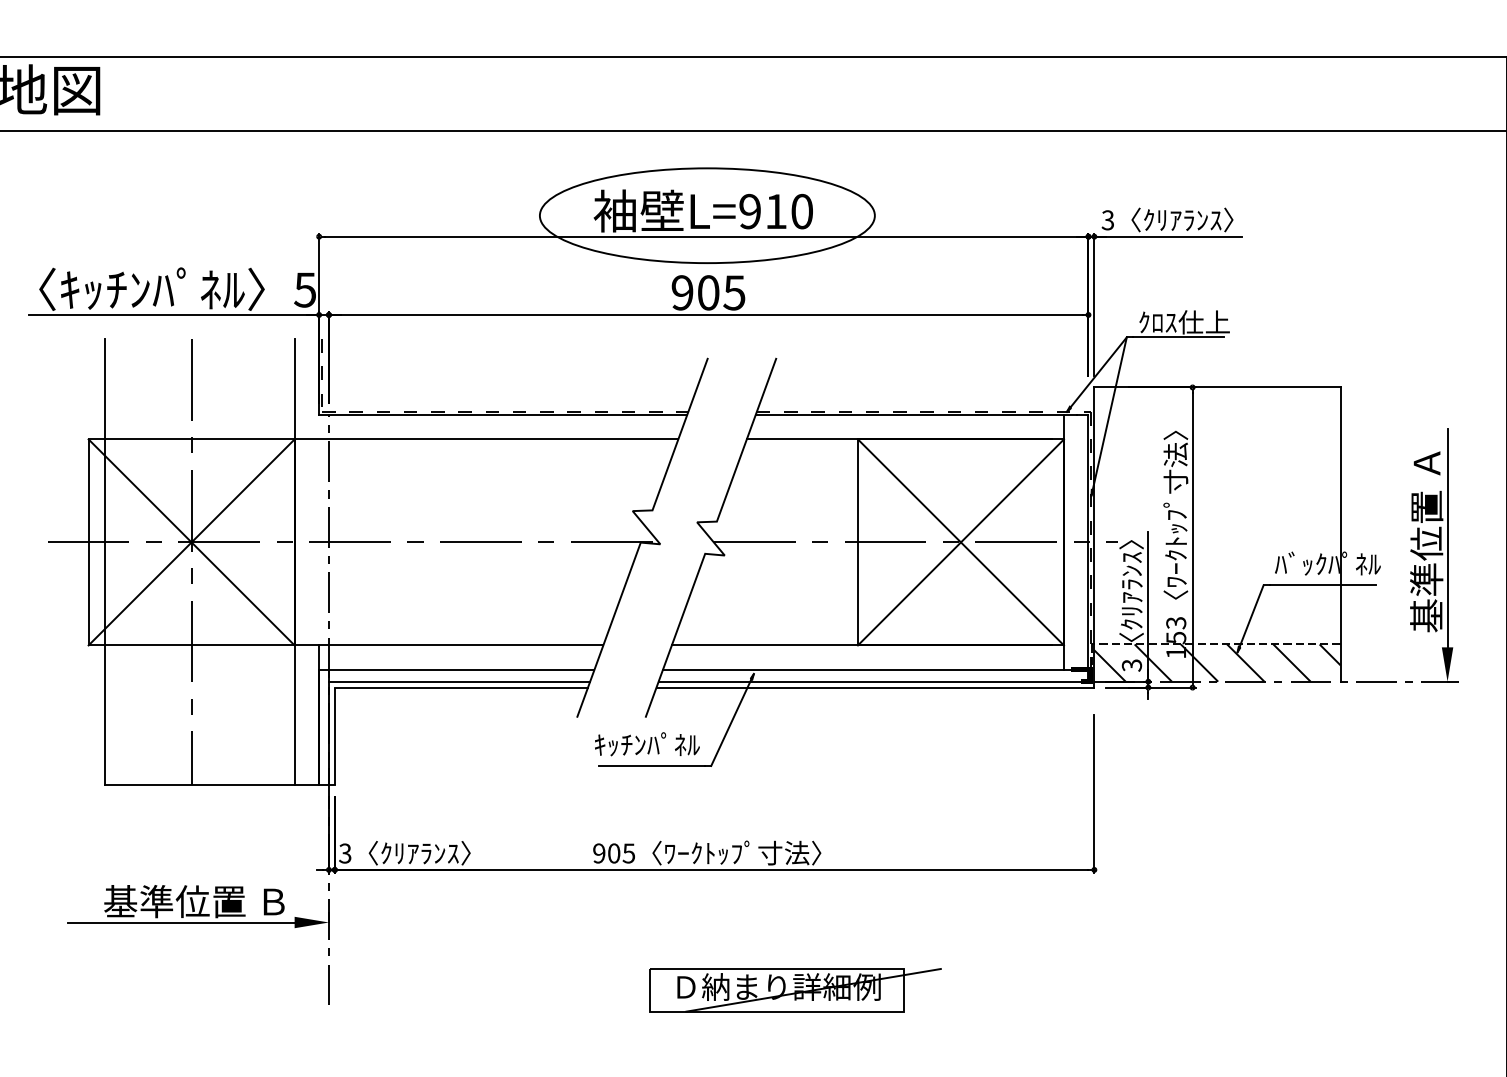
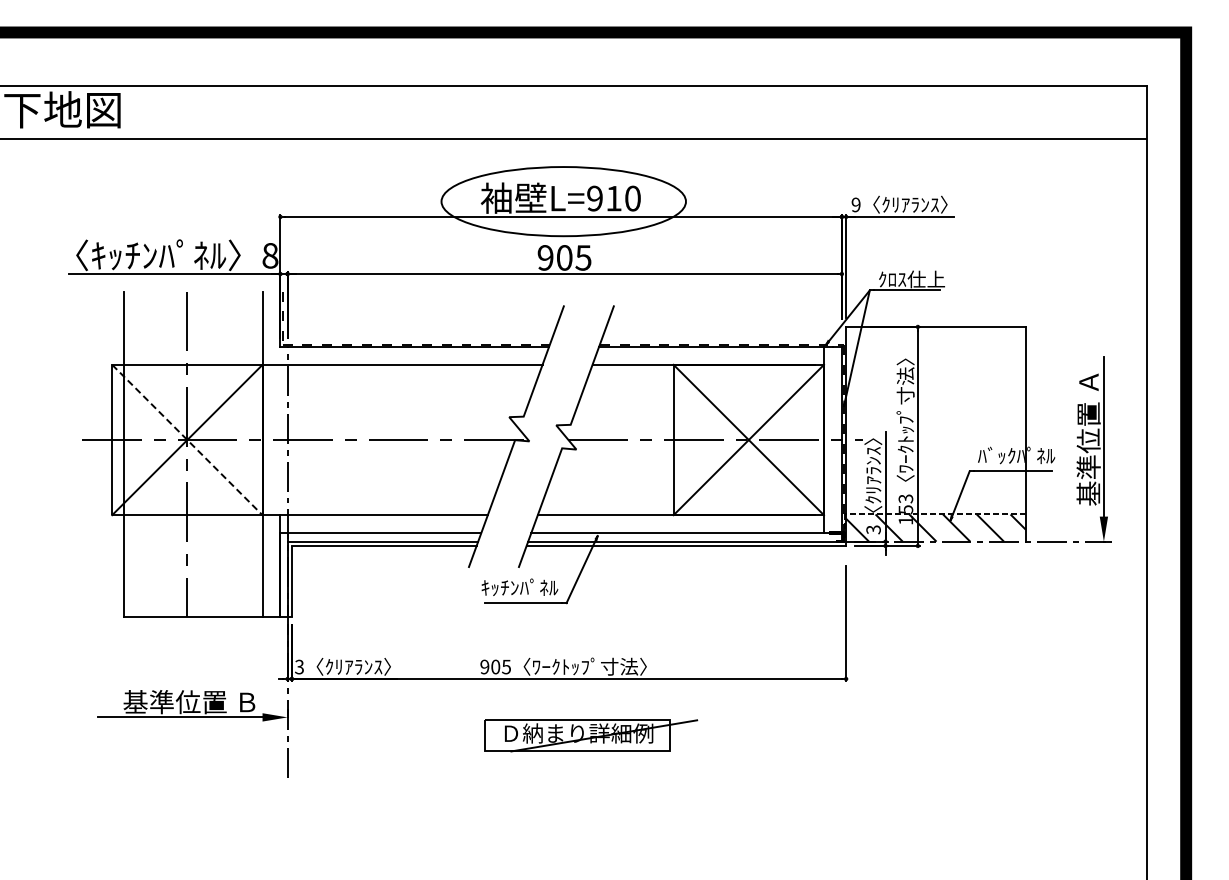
text: (1107, 219) -> (855, 204), 3 -> 9
text: (305, 289) -> (270, 255), 5 -> 8
line: (191, 543) -> (187, 440), solid -> dashed
part: (796, 989) -> (591, 735), moved

